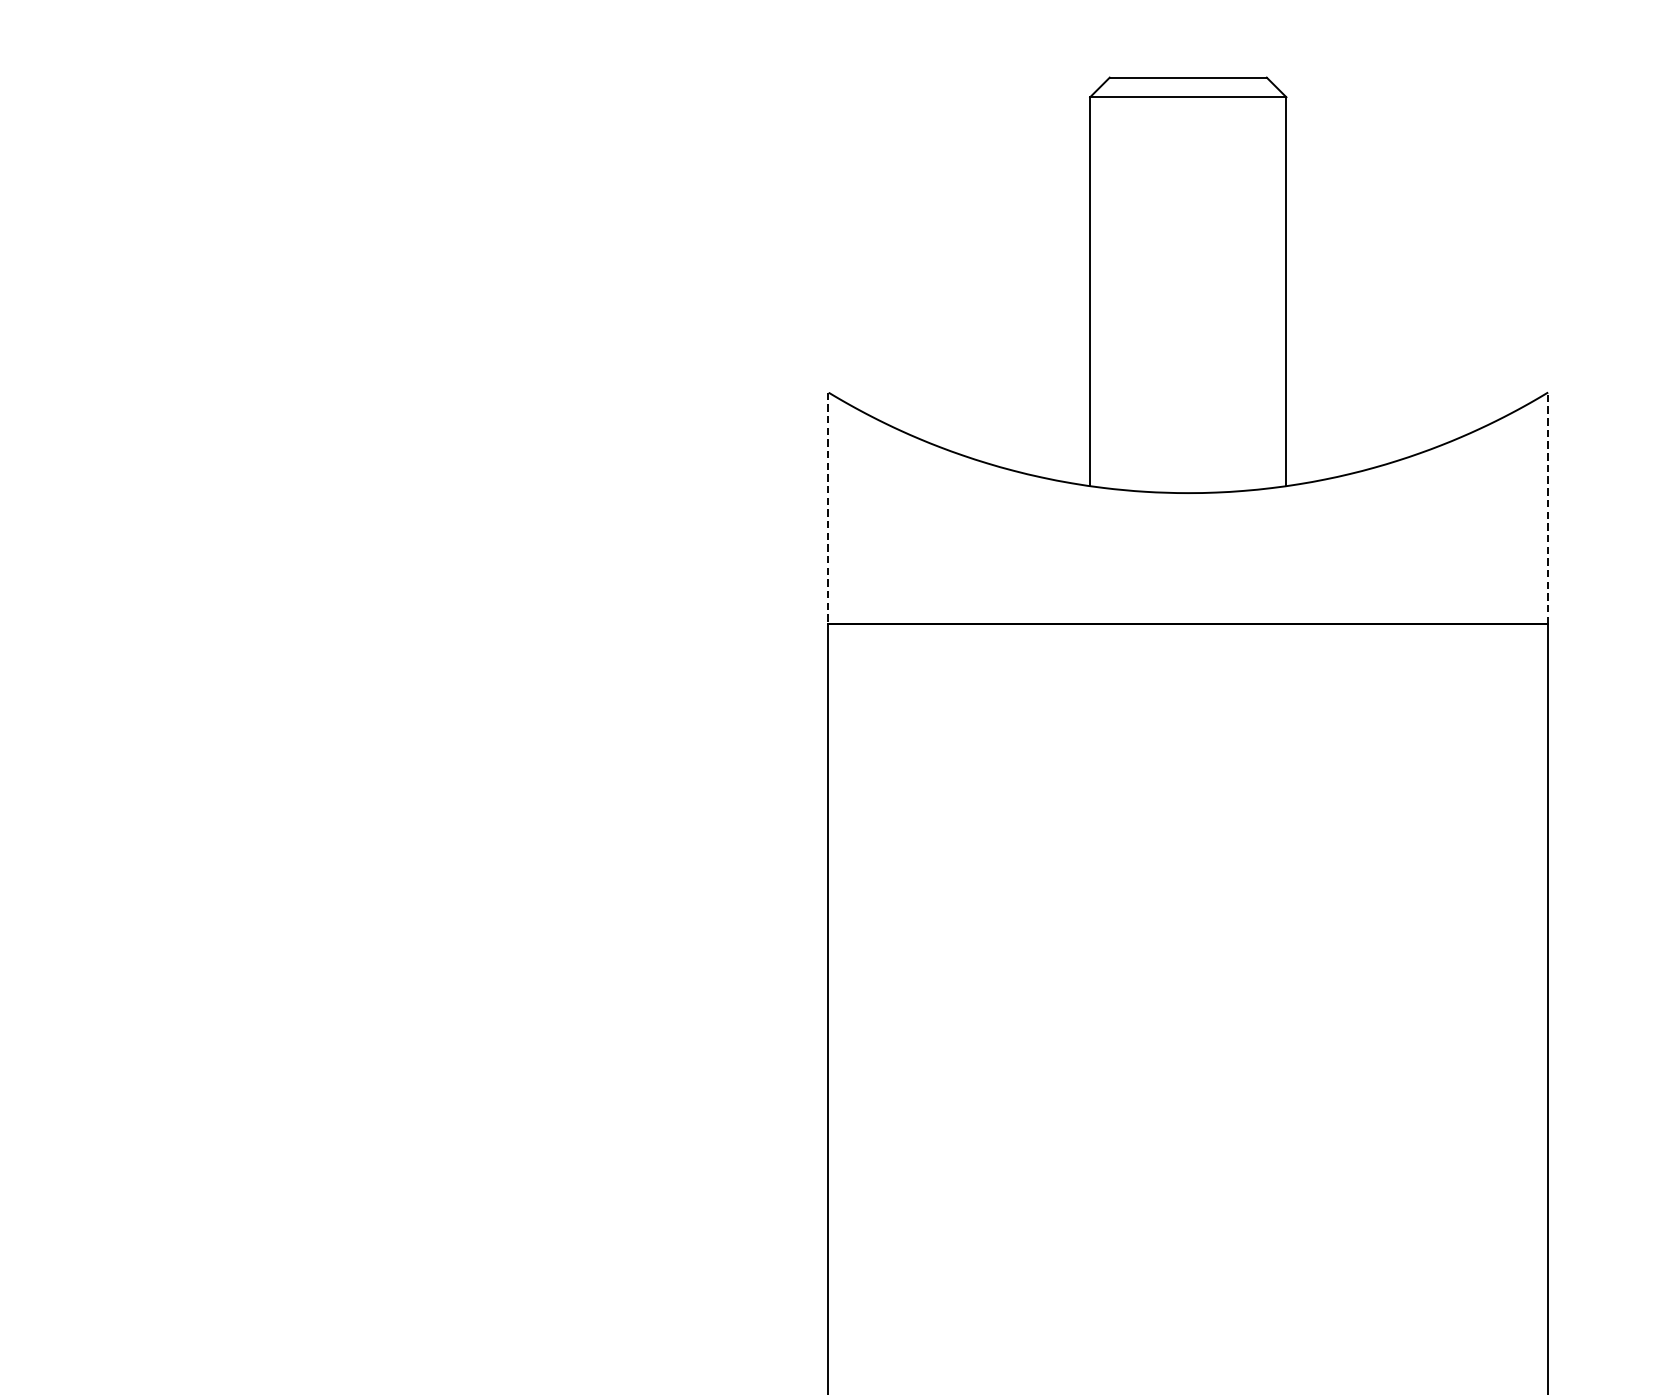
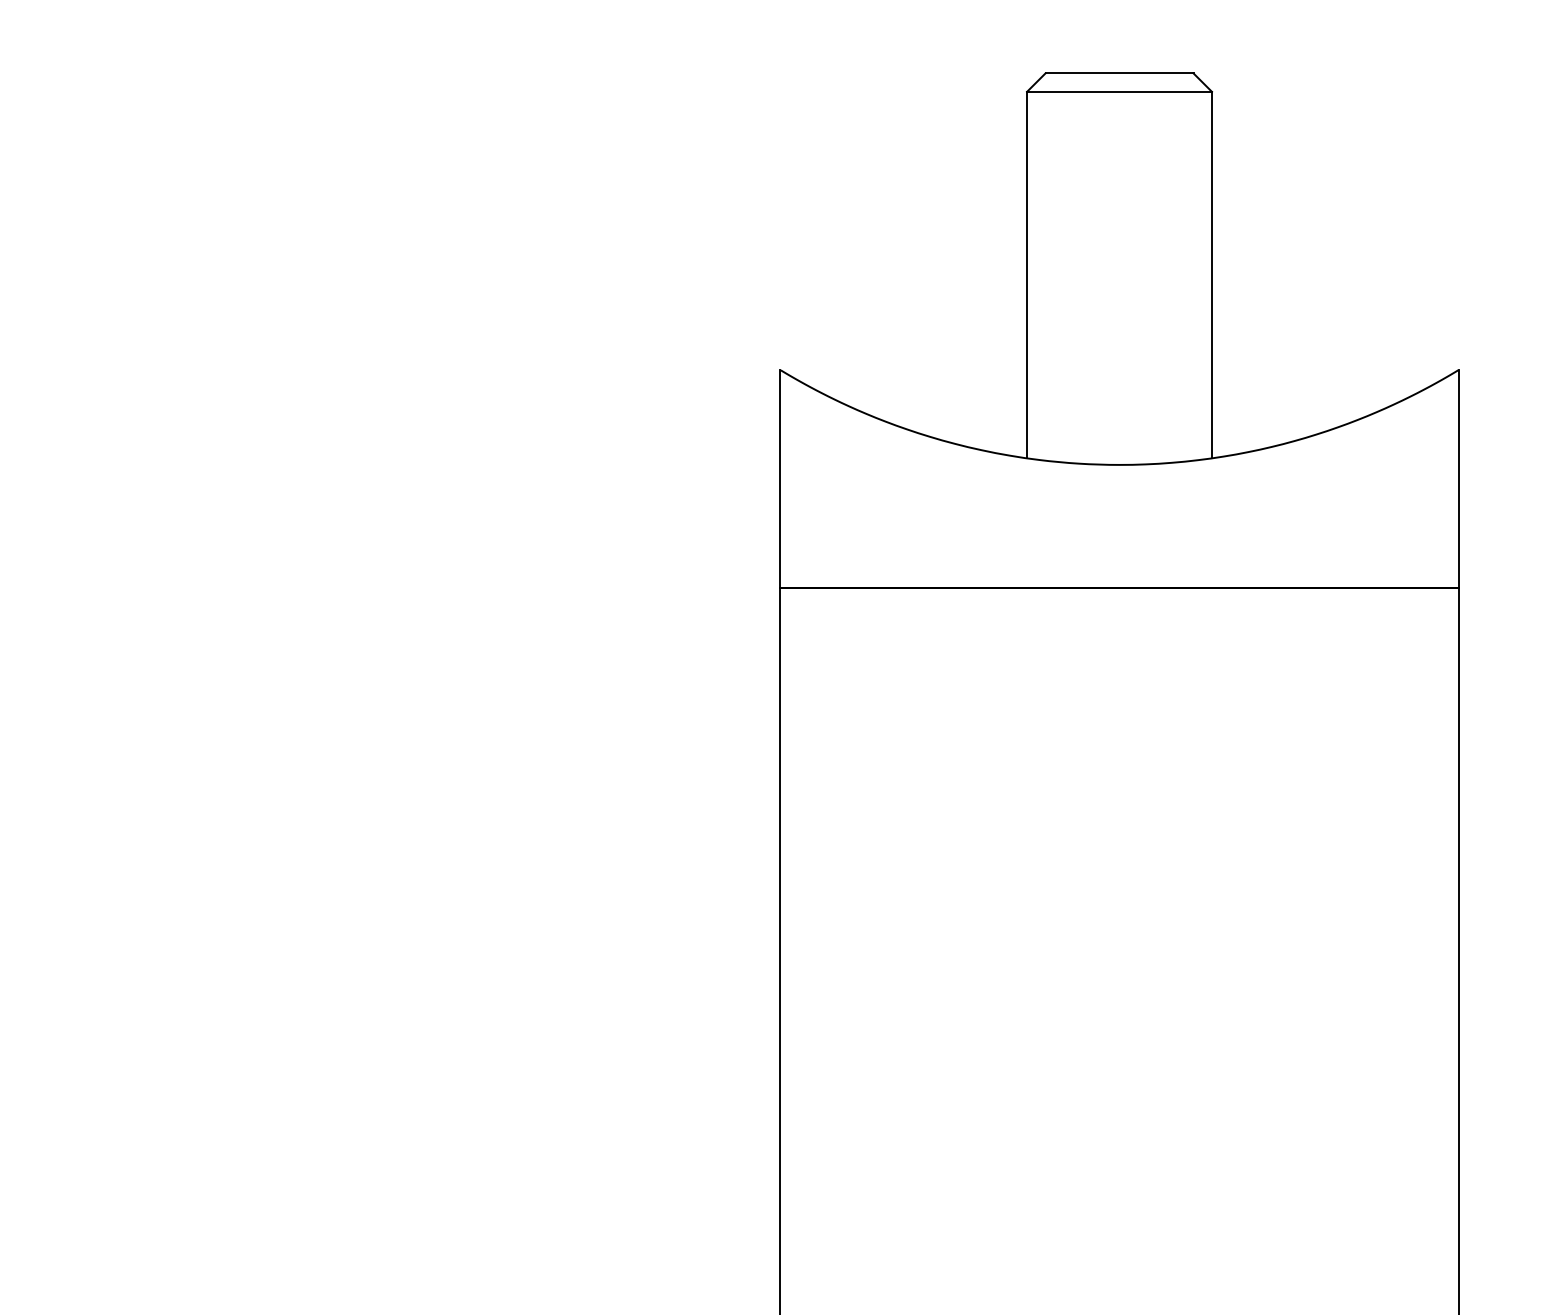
line: (1547, 507) -> (1458, 478), dashed -> solid
line: (828, 508) -> (780, 479), dashed -> solid

